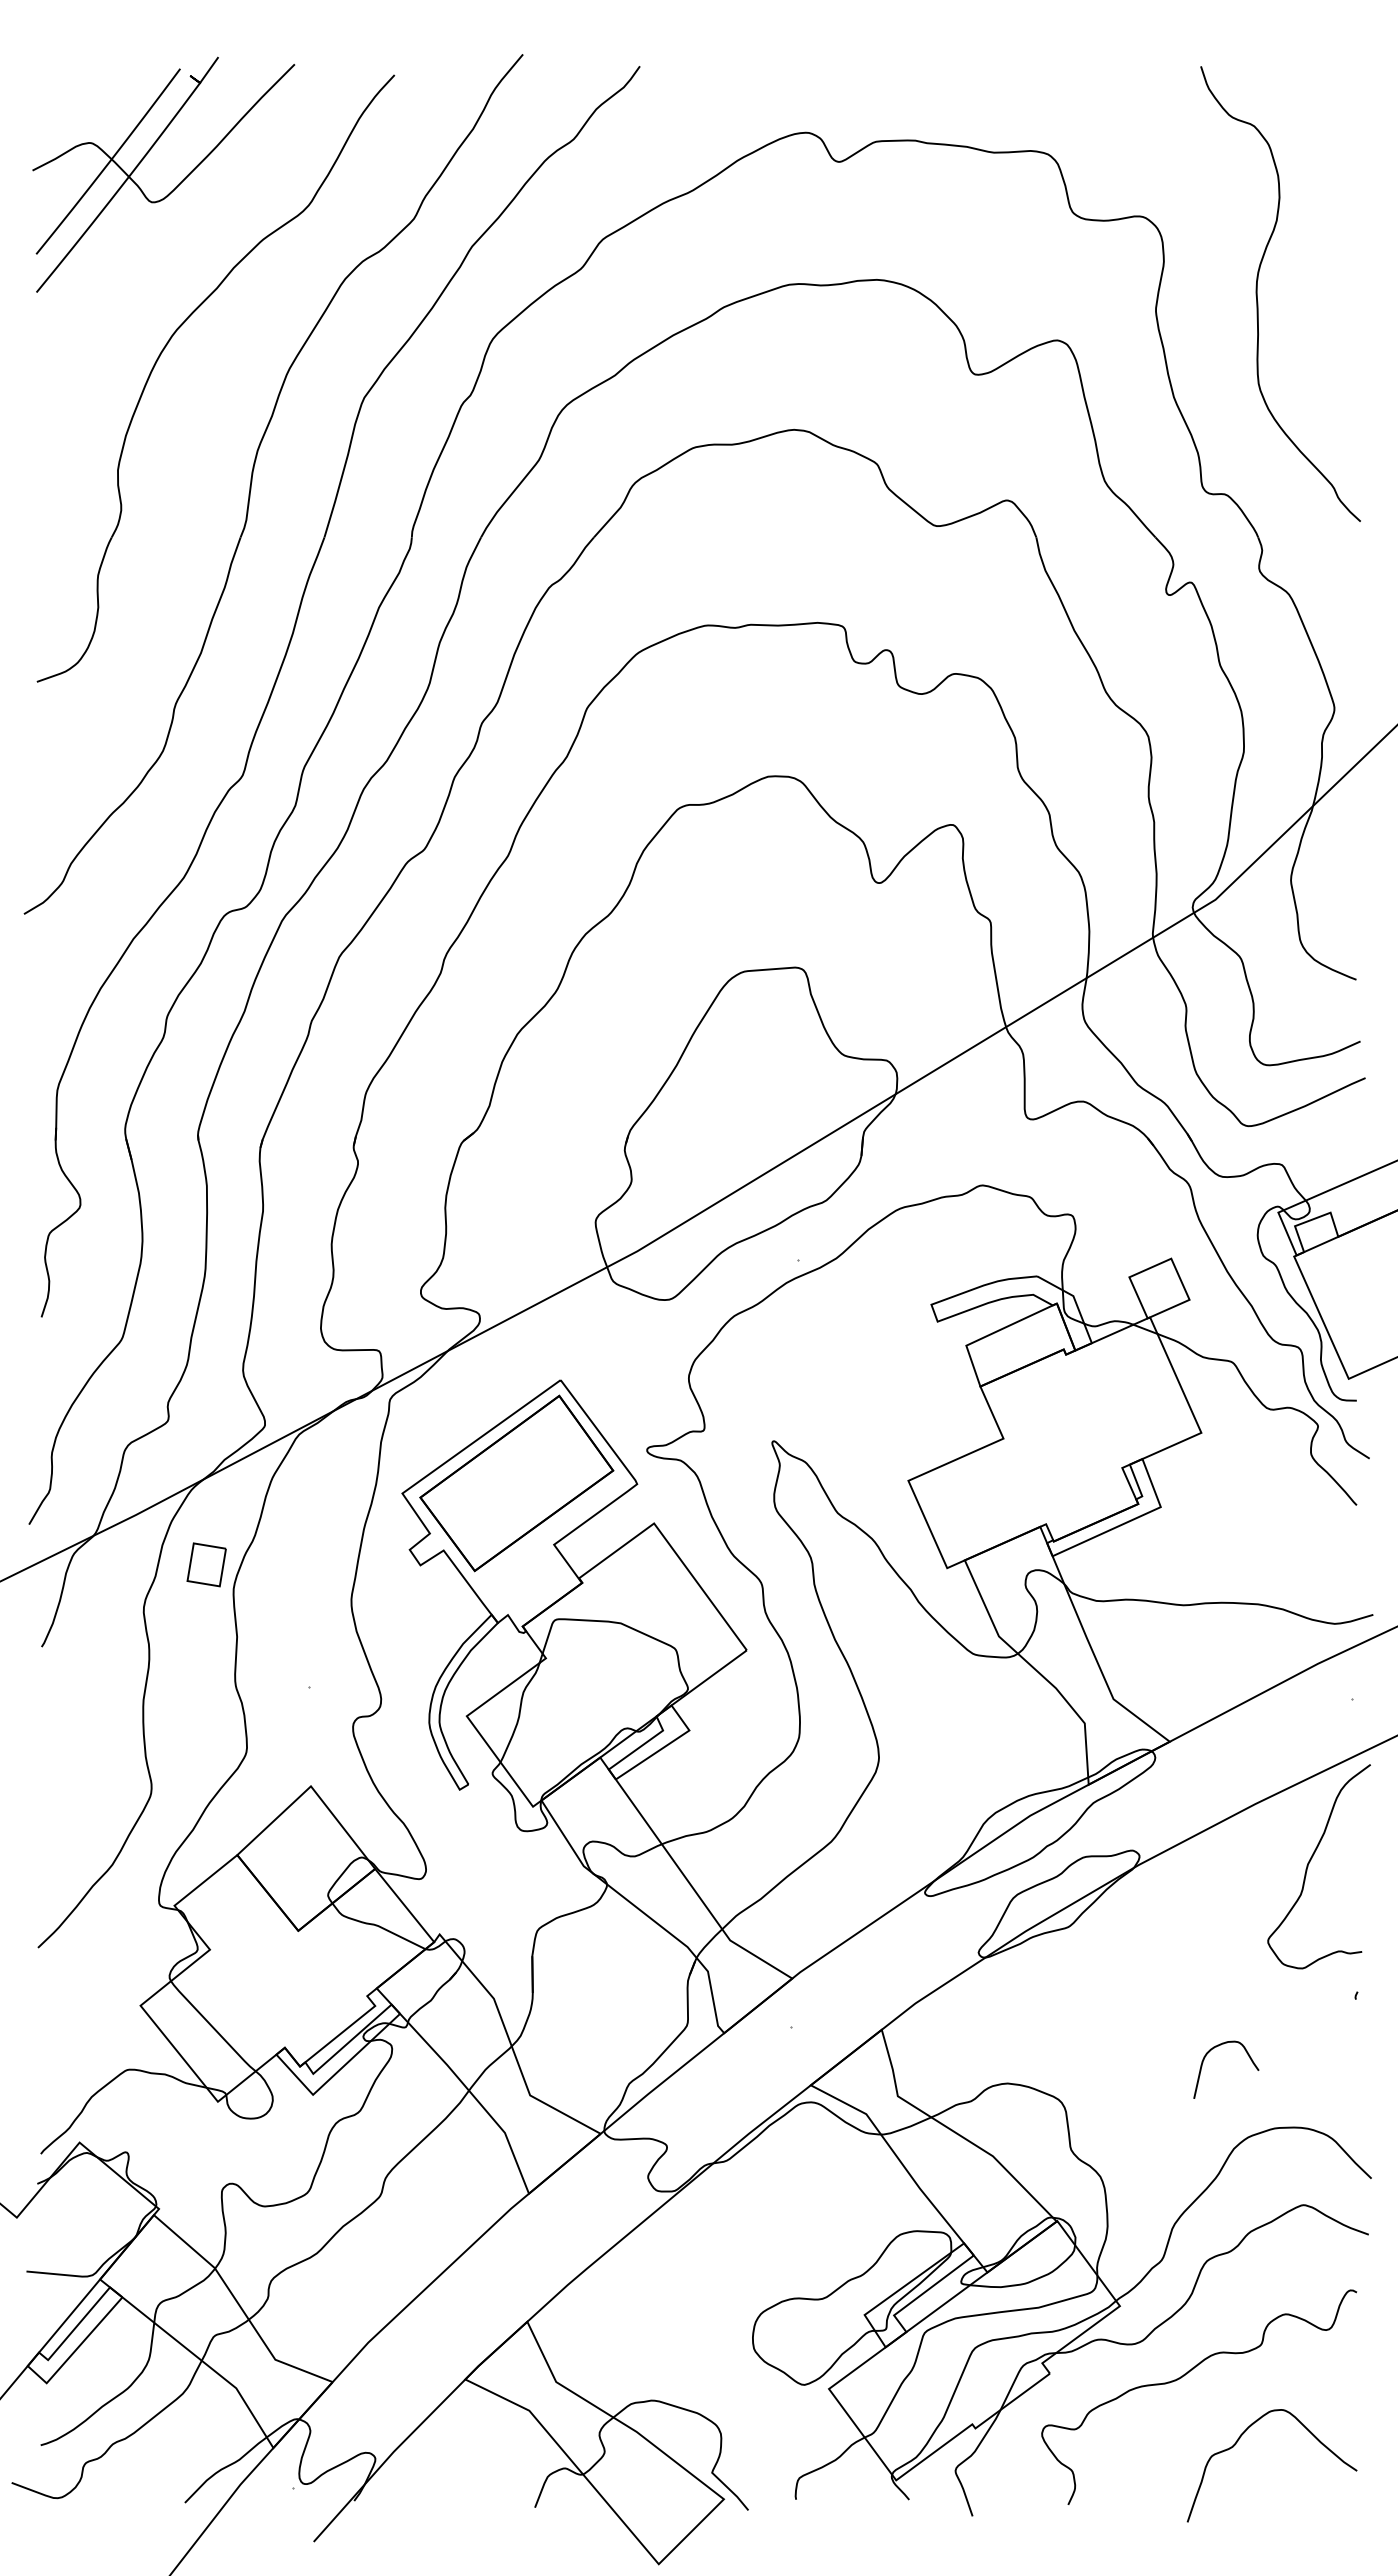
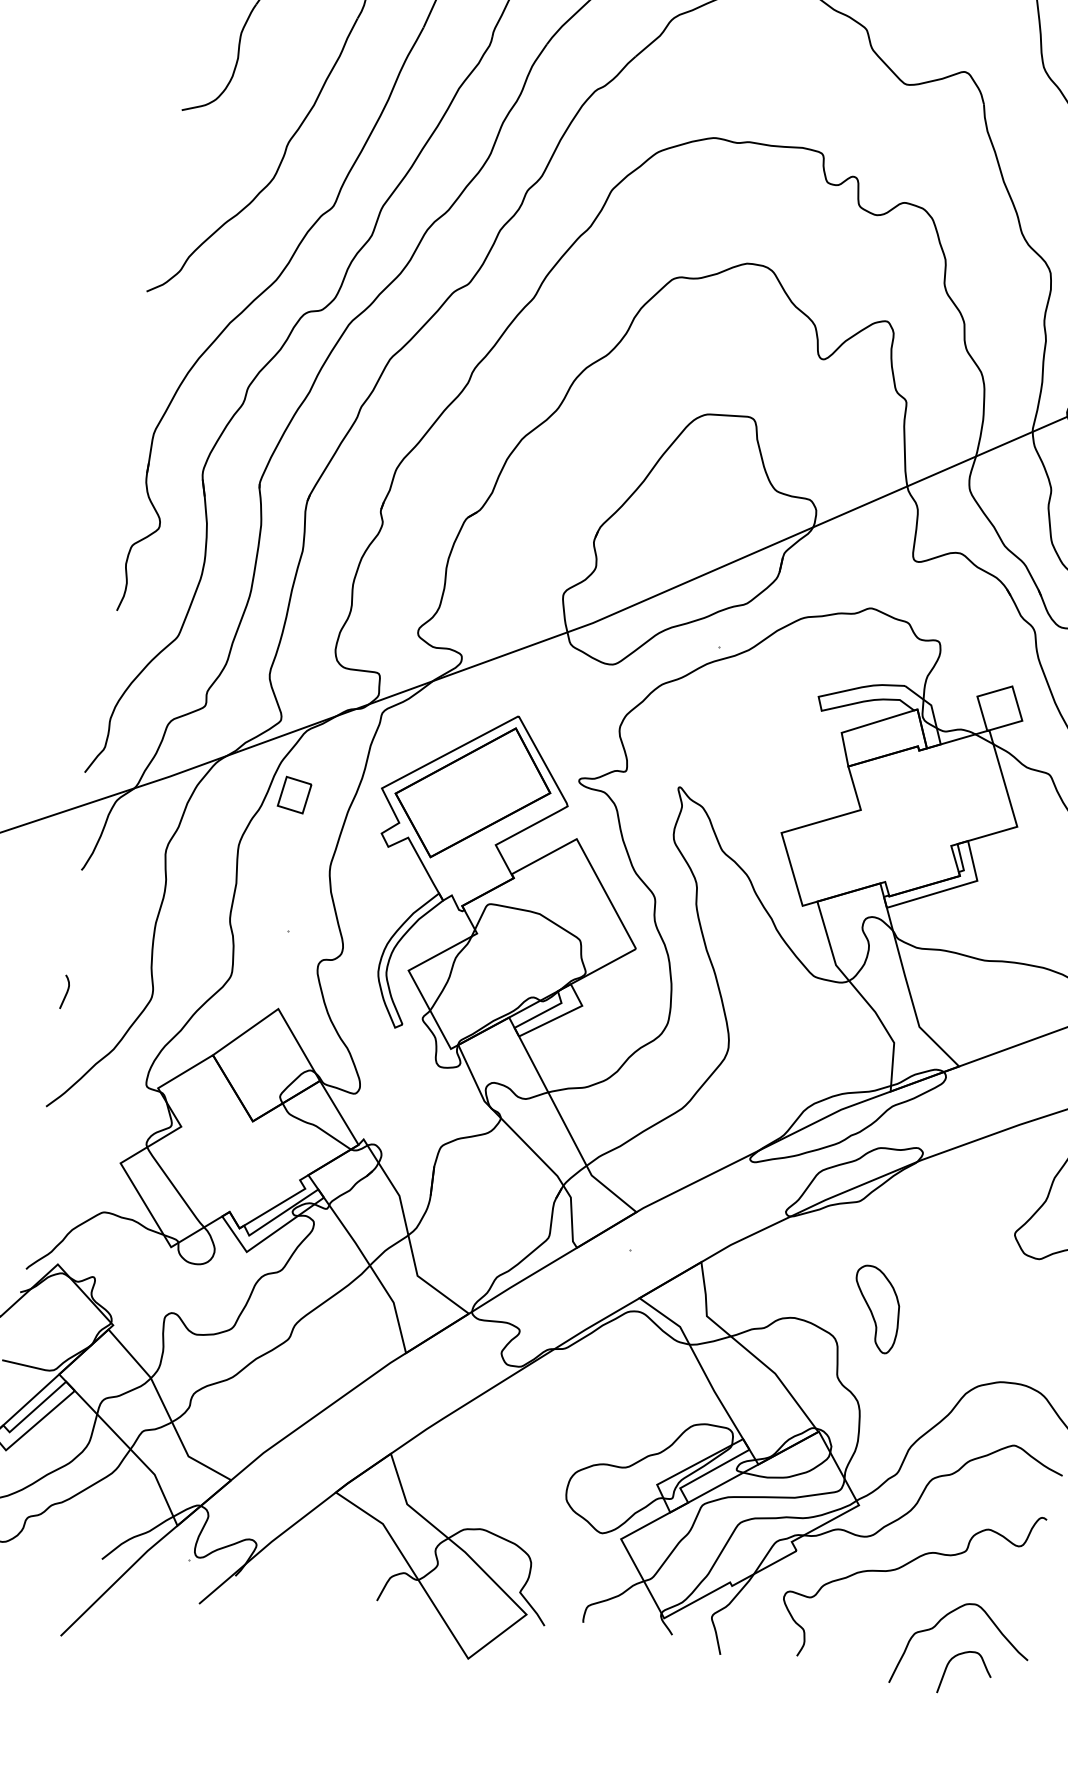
part: (206, 1564) -> (294, 794), moved
curve: (43, 1801) -> (66, 992), added
part: (1107, 2058) -> (875, 1309), added
curve: (1204, 2060) -> (949, 1663), moved

